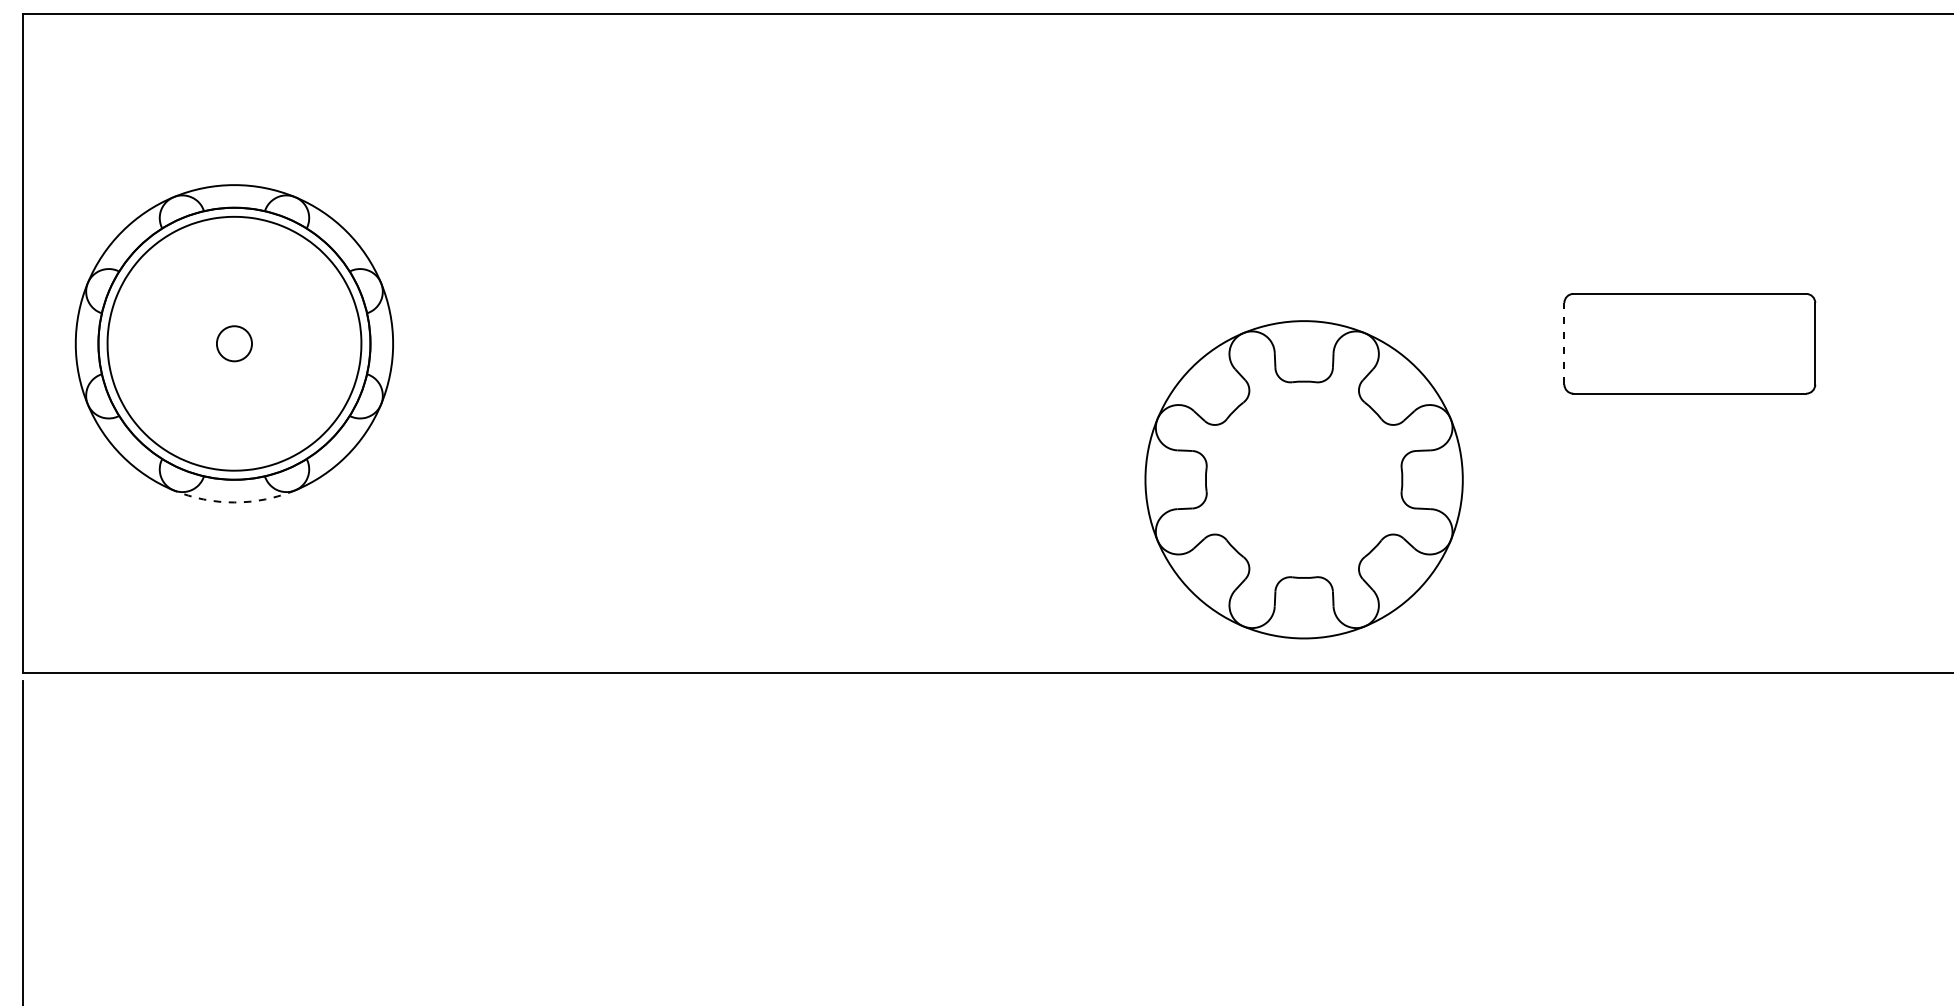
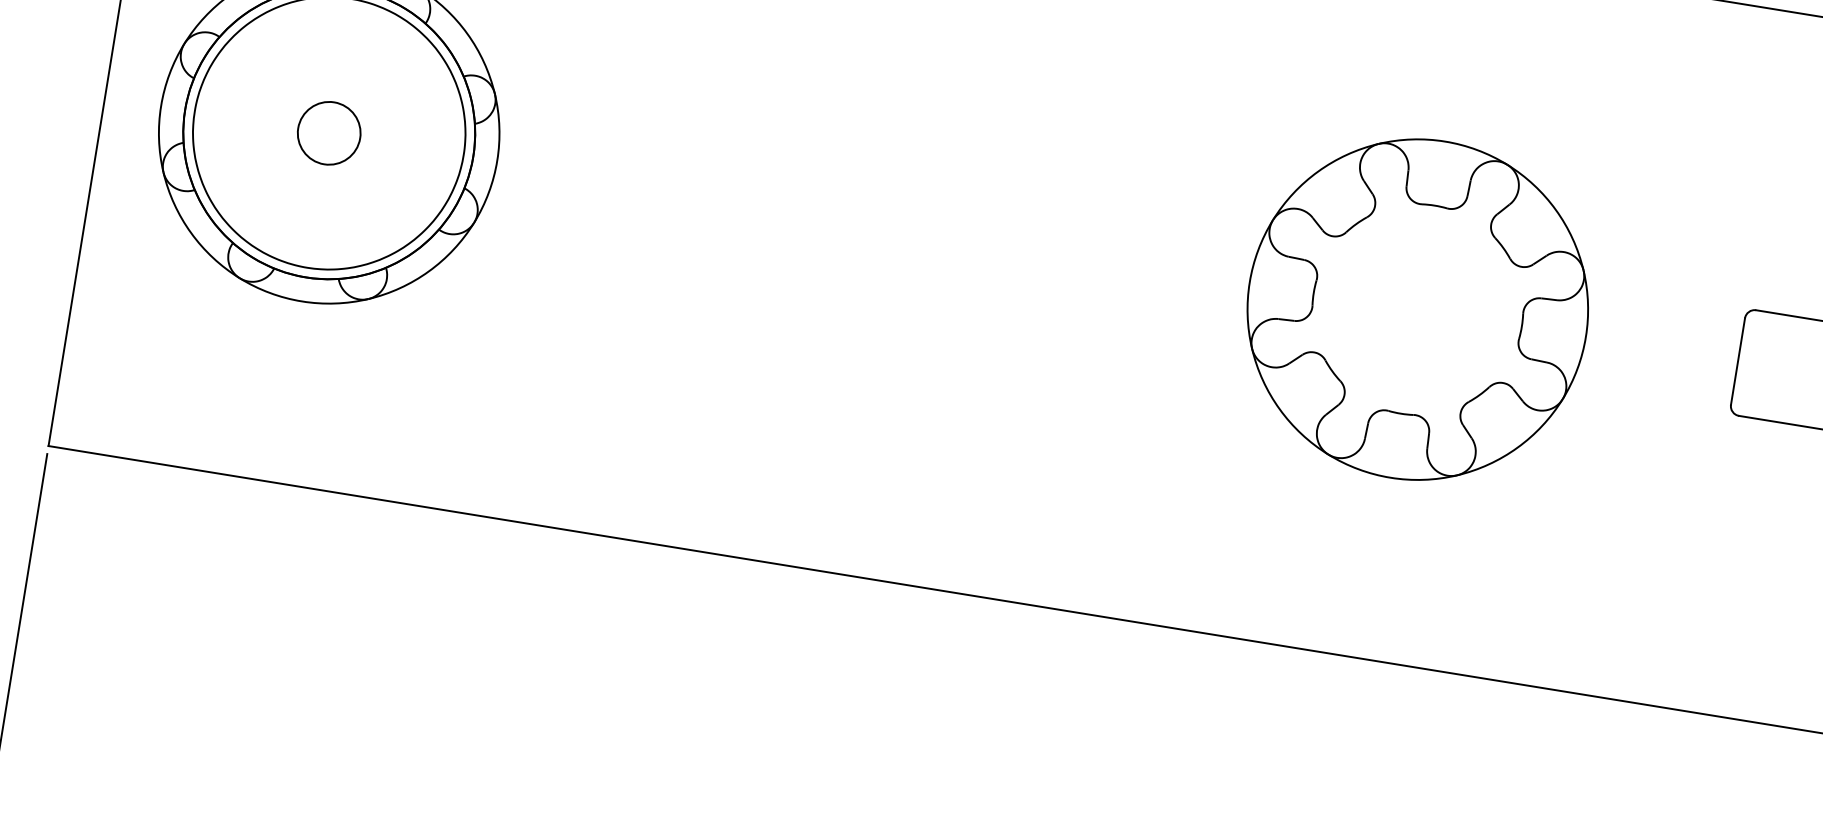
circle: (234, 343) -> (329, 133), size x1.67
line: (1564, 343) -> (1738, 361), dashed -> solid
part: (1303, 479) -> (1417, 309), moved
arc: (234, 502) -> (302, 301), dashed -> solid

